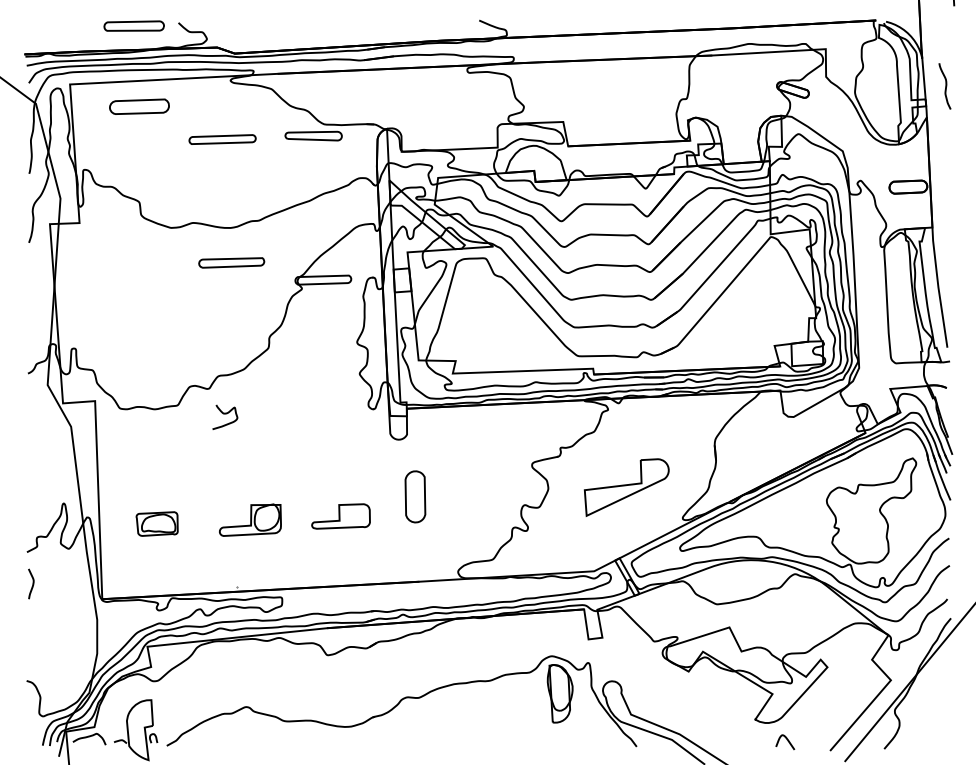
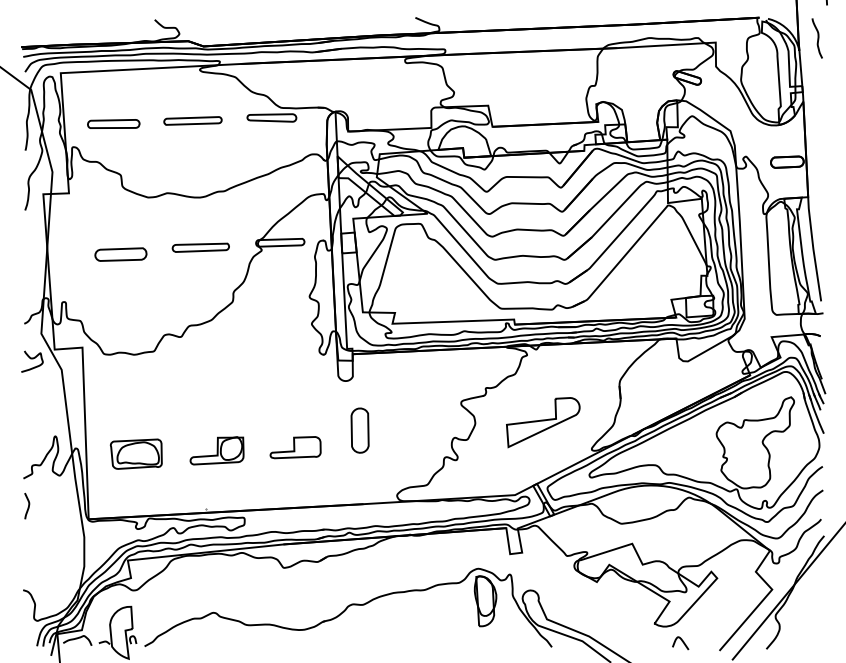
part: (133, 25) -> (113, 123), moved
curve: (945, 86) -> (817, 38), moved
part: (139, 106) -> (120, 254), moved
part: (231, 262) -> (200, 247), moved
curve: (225, 414) -> (32, 359), moved
part: (156, 523) -> (135, 453), size x1.43

